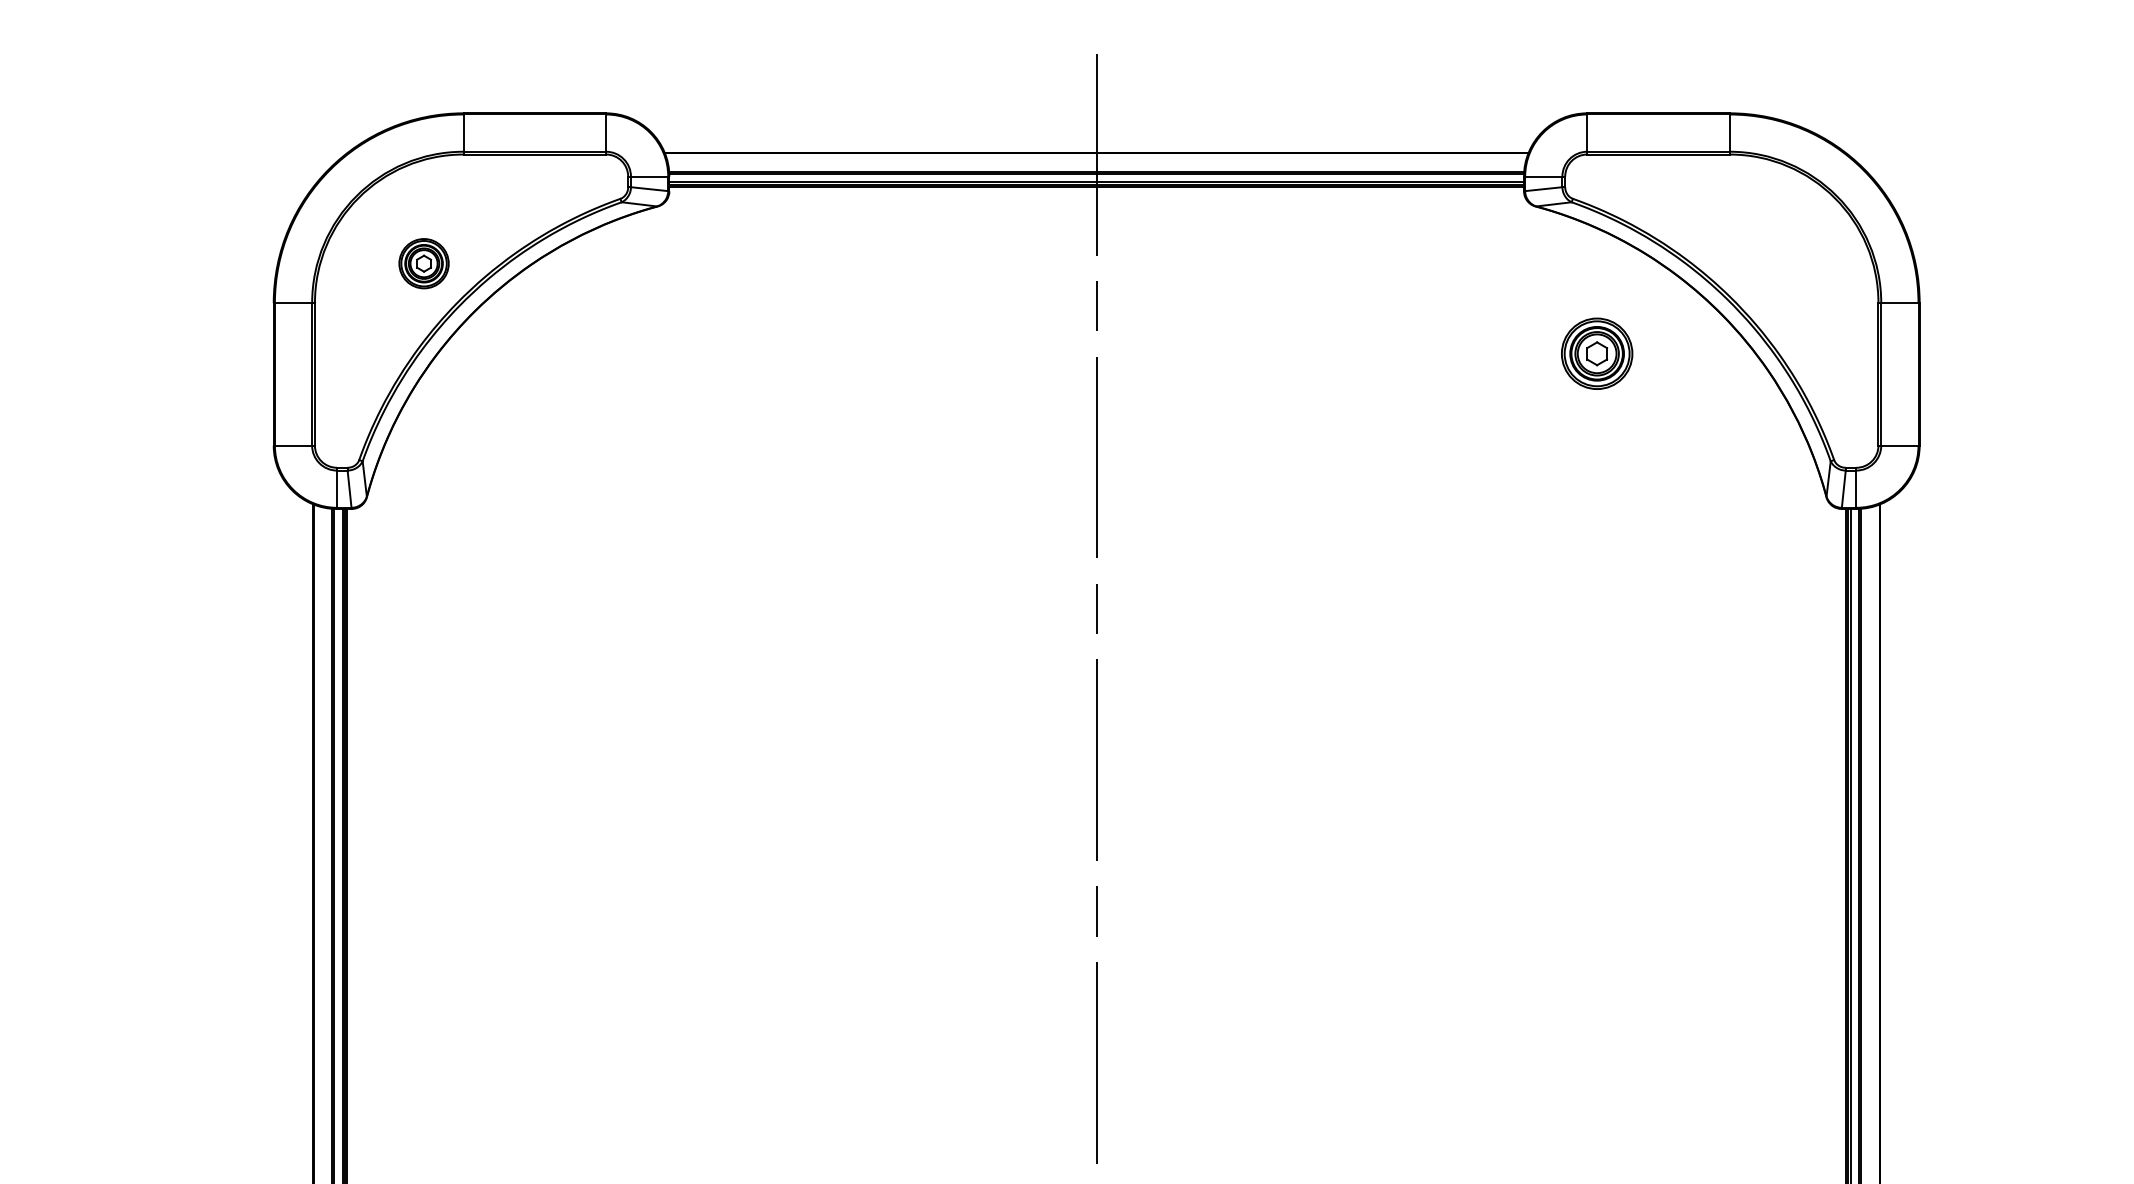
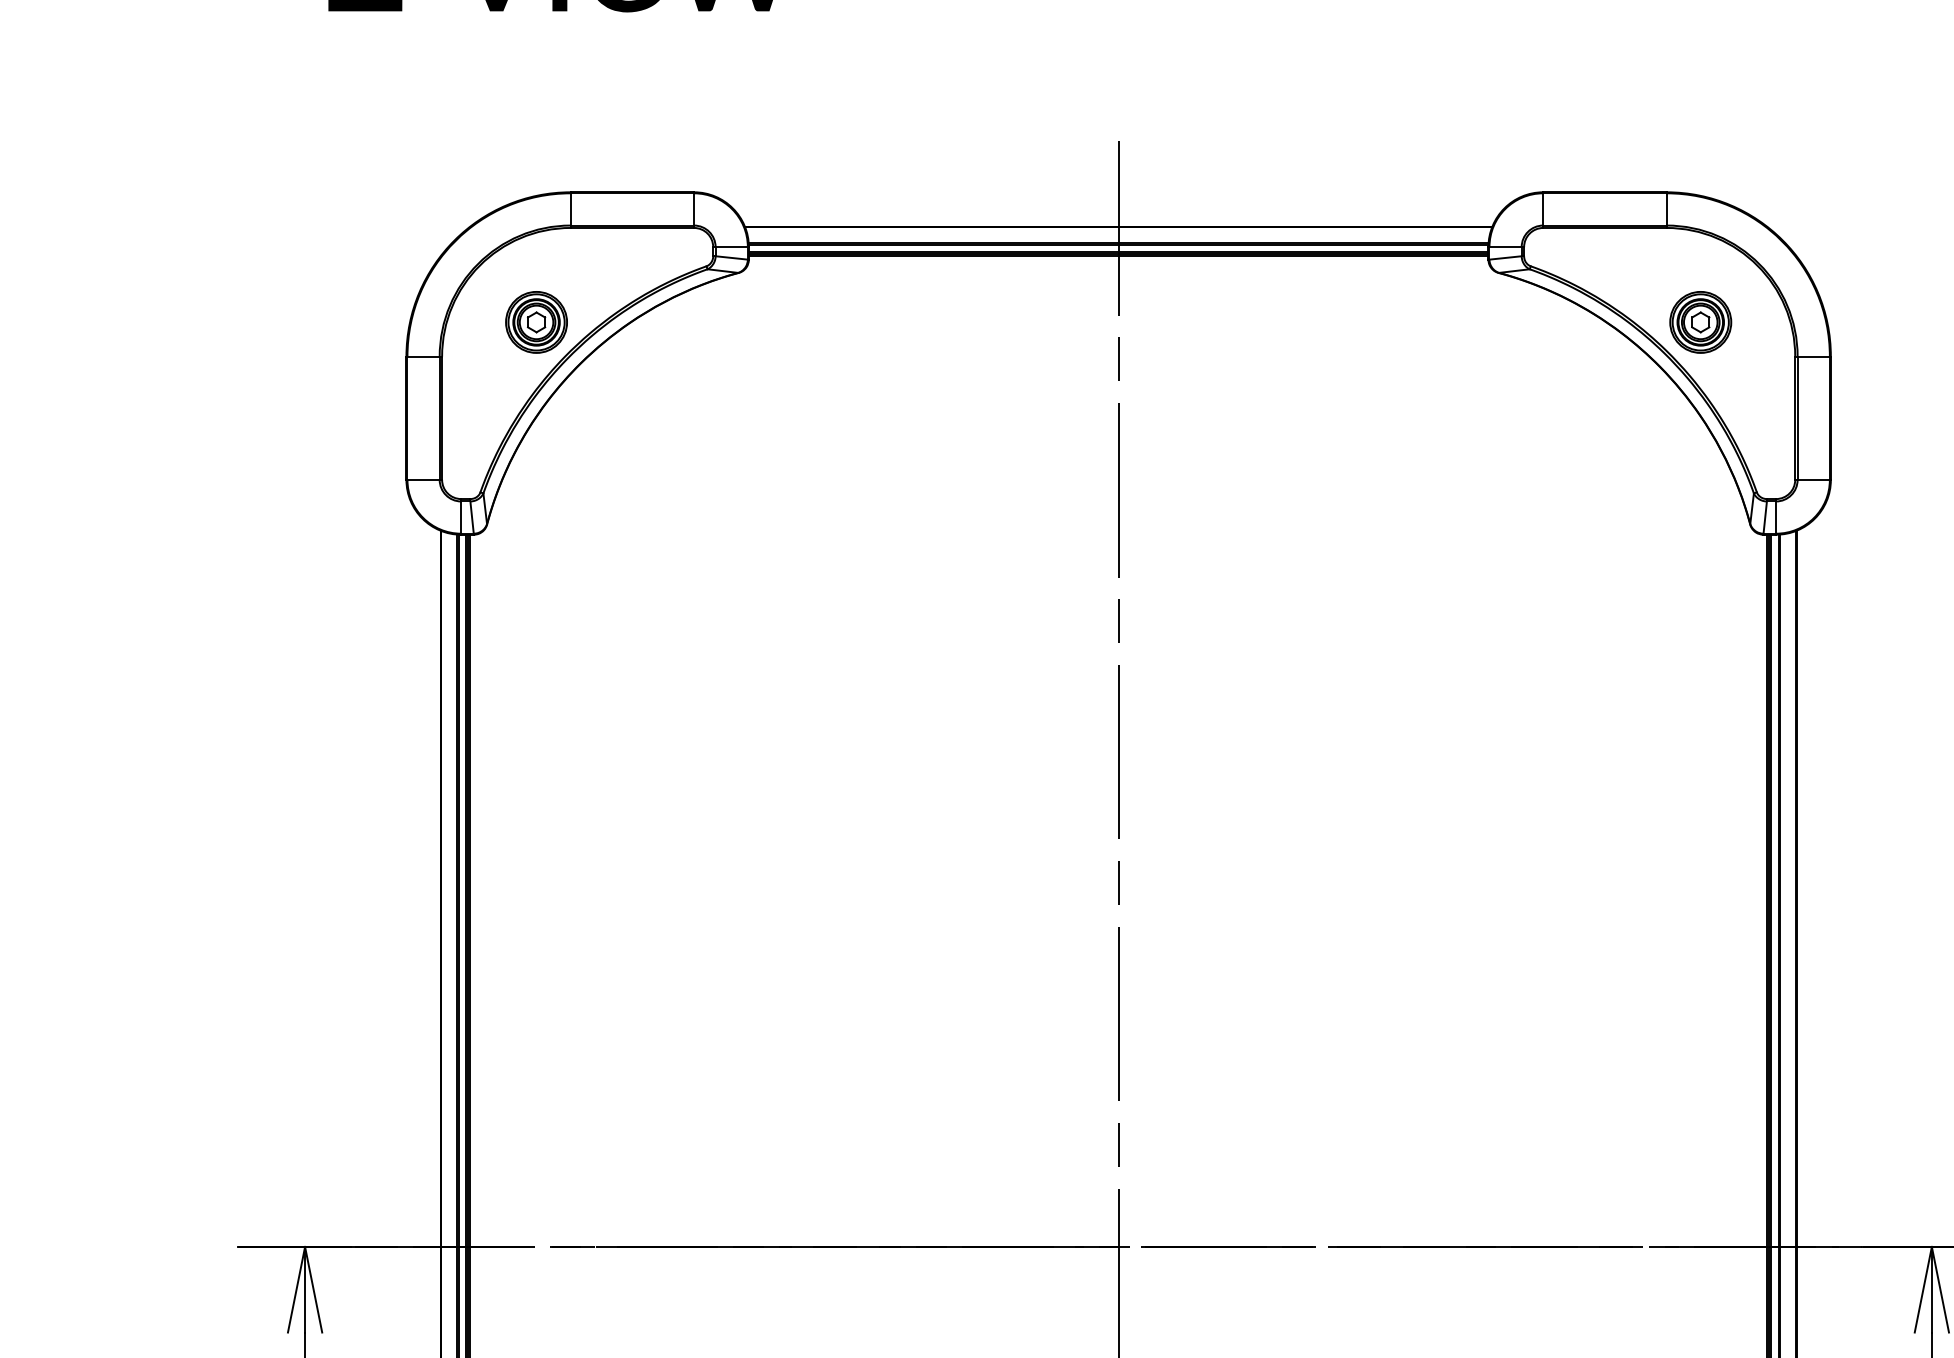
part: (424, 263) -> (536, 322), size x1.43
part: (1596, 353) -> (1700, 322), moved

